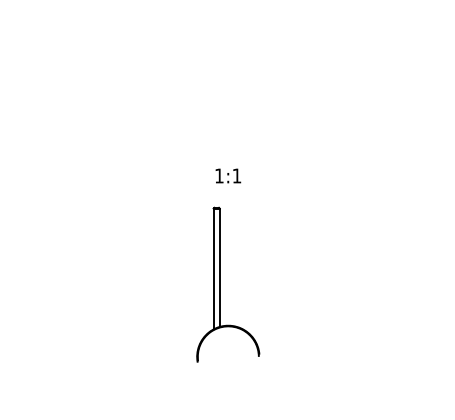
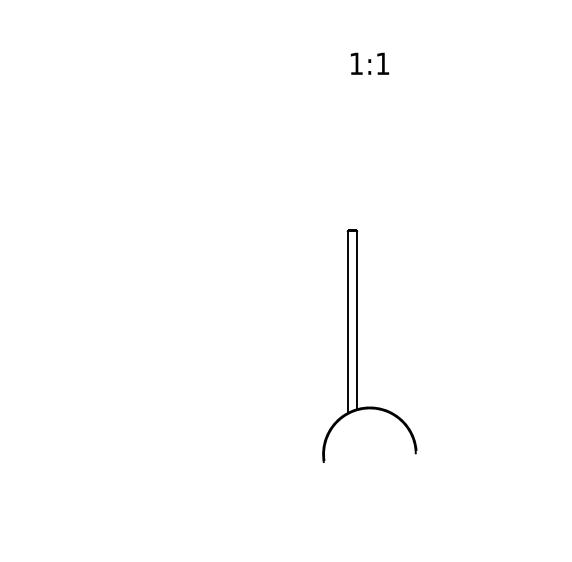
text: (228, 175) -> (370, 63), moved

